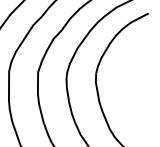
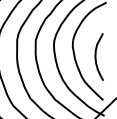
curve: (132, 97) -> (96, 56), added

